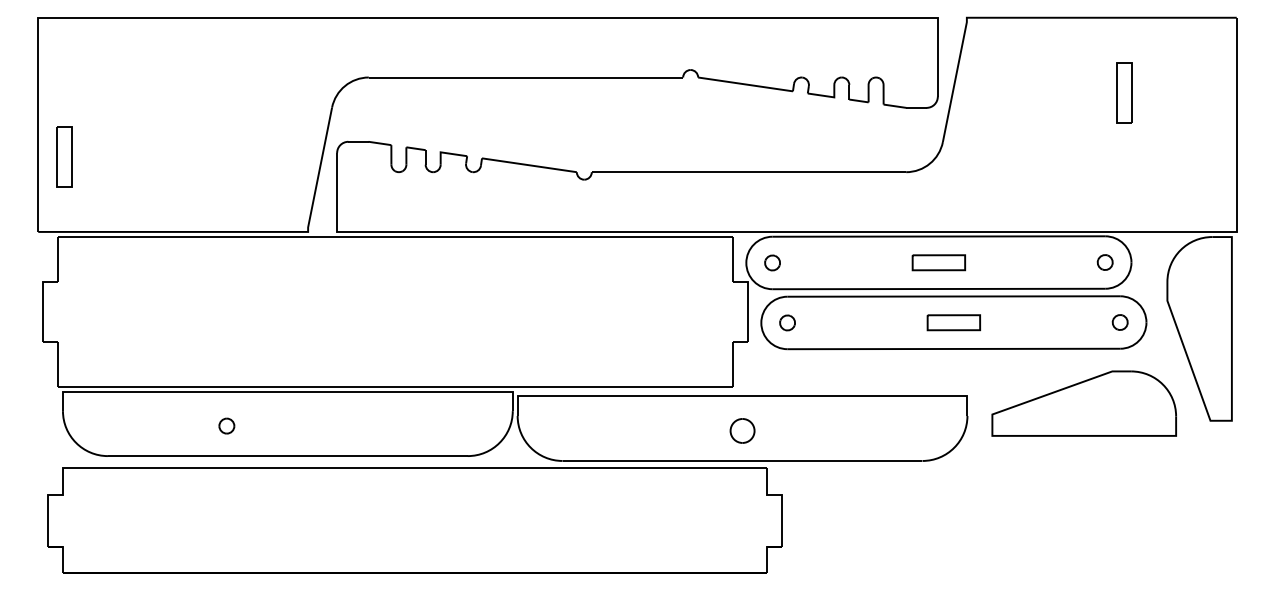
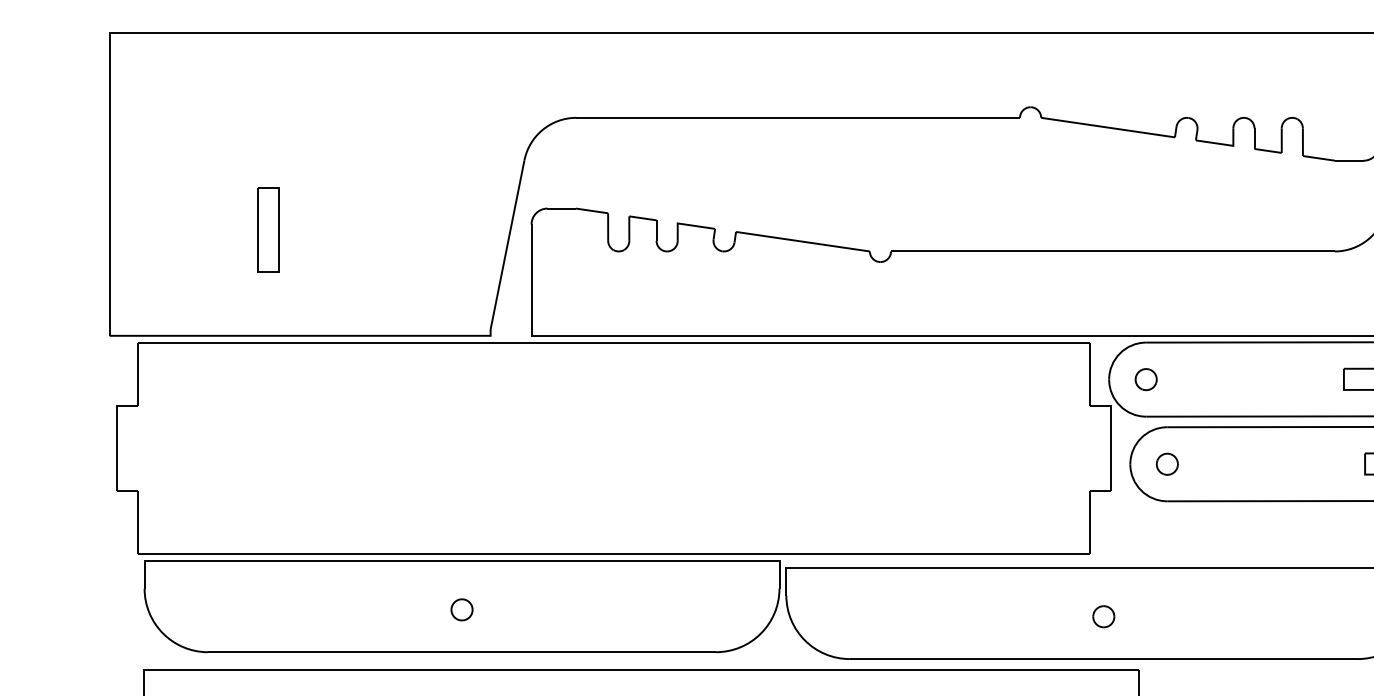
part: (64, 156) -> (268, 229), moved
part: (226, 425) -> (461, 609), moved
part: (742, 430) -> (1103, 616), size x0.62

